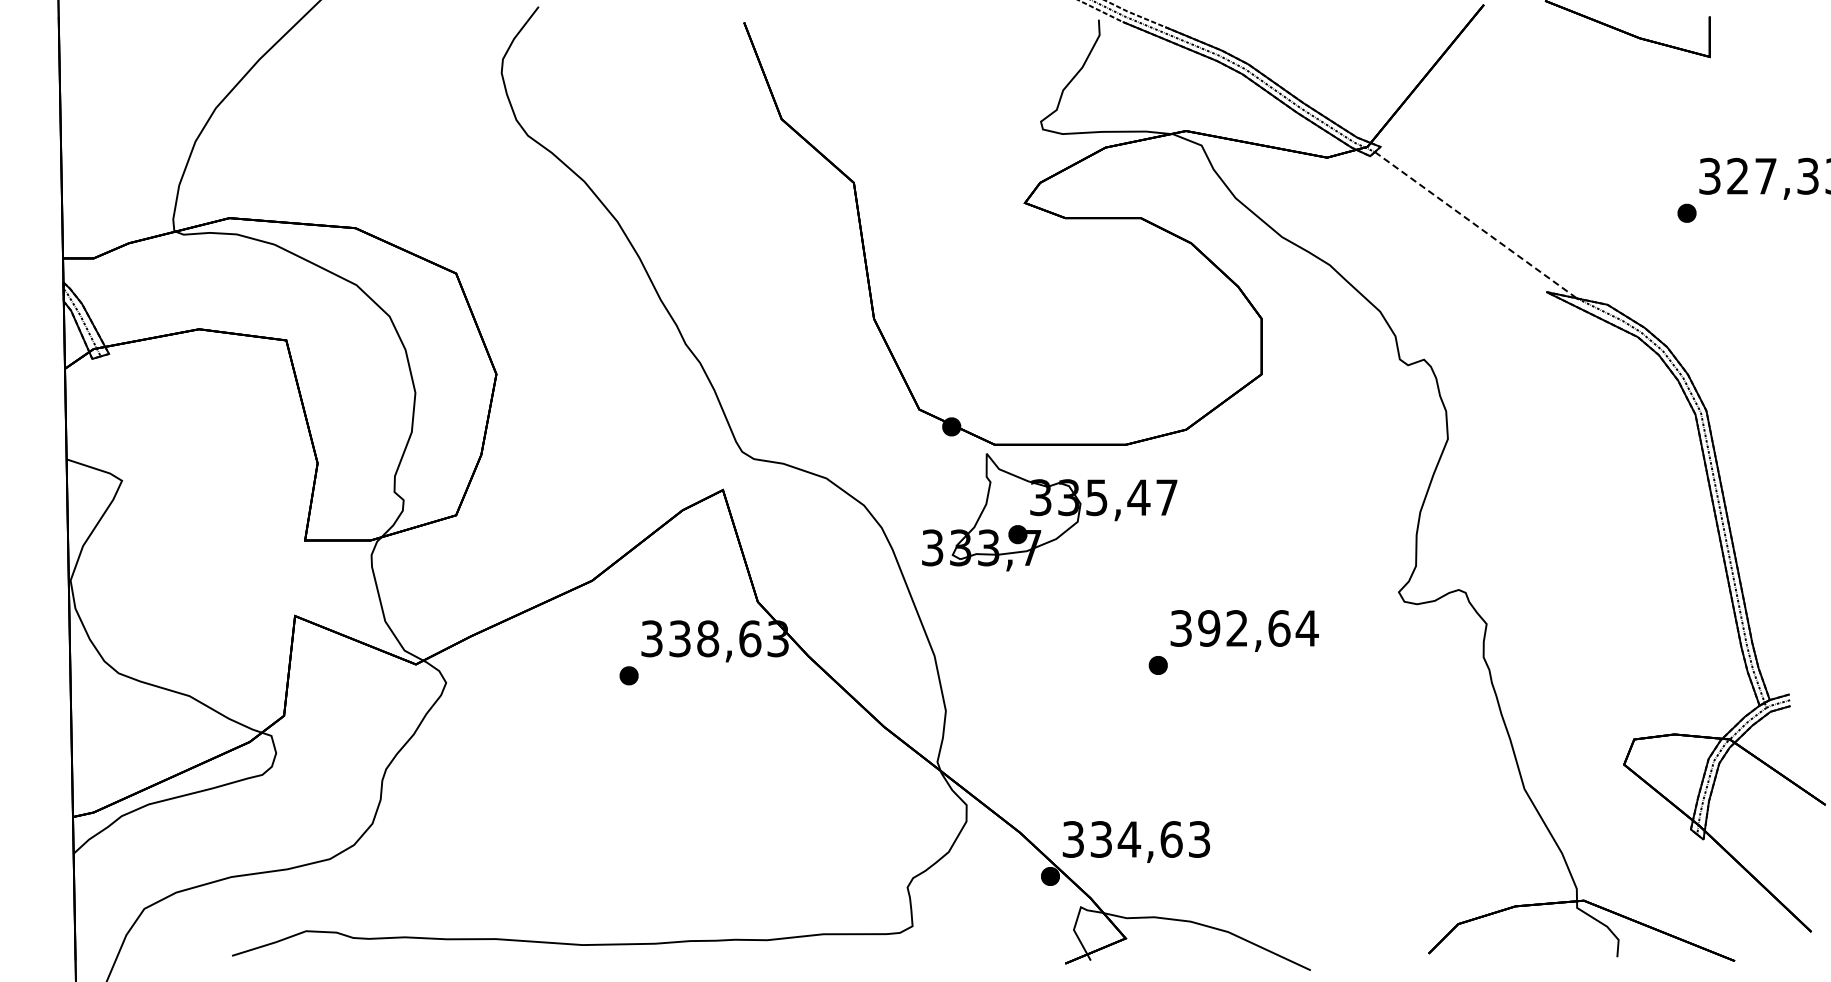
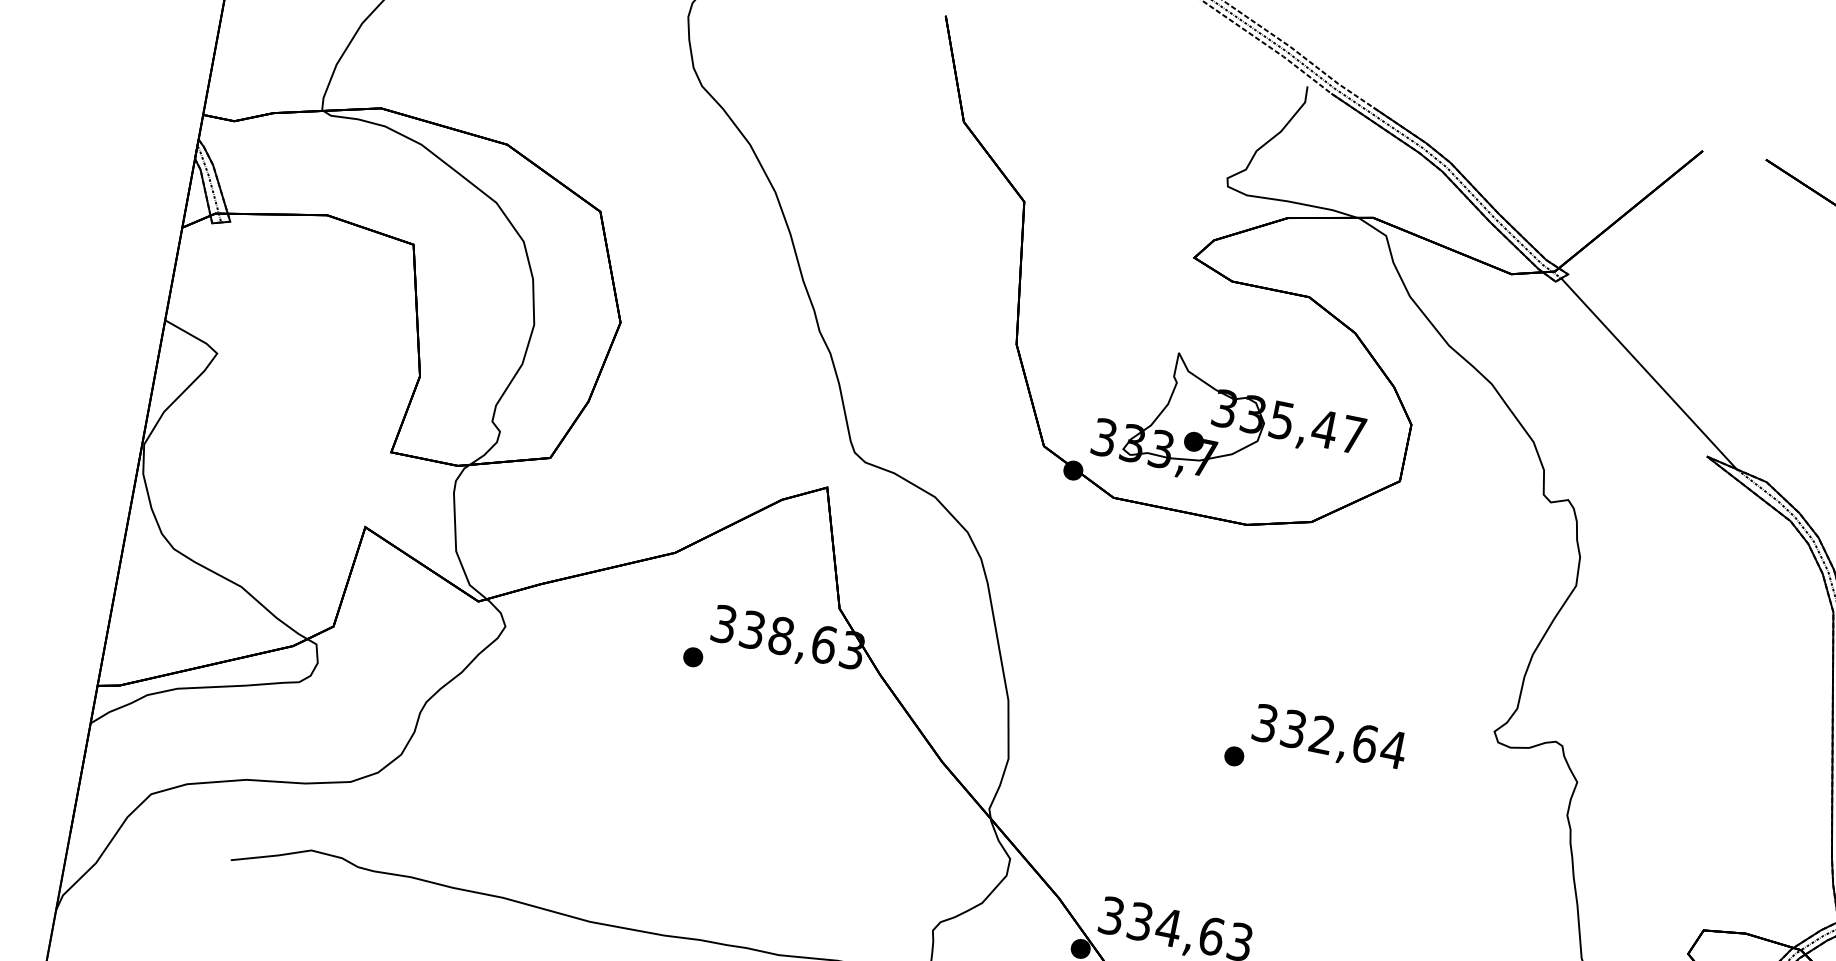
line: (1475, 225) -> (1648, 374), dashed -> solid
part: (1049, 512) -> (1230, 425), moved
text: (1209, 628) -> (1294, 729), 392,64 -> 332,64

